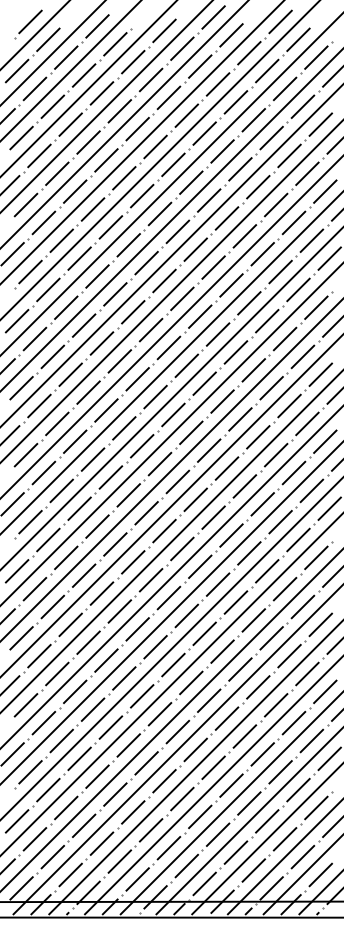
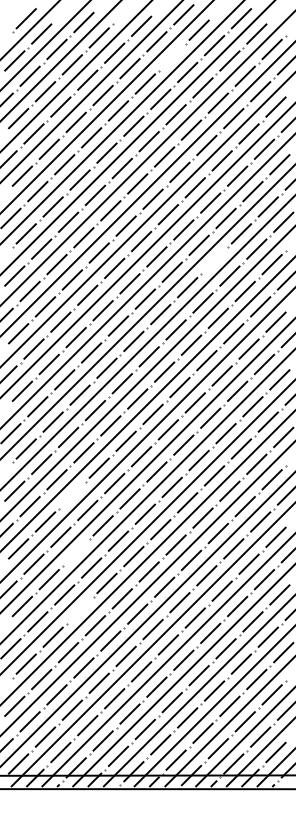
line: (199, 65) -> (171, 56), removed
line: (249, 303) -> (214, 260), removed
line: (84, 575) -> (72, 494), removed
line: (87, 642) -> (75, 552), removed
line: (92, 708) -> (79, 609), removed

